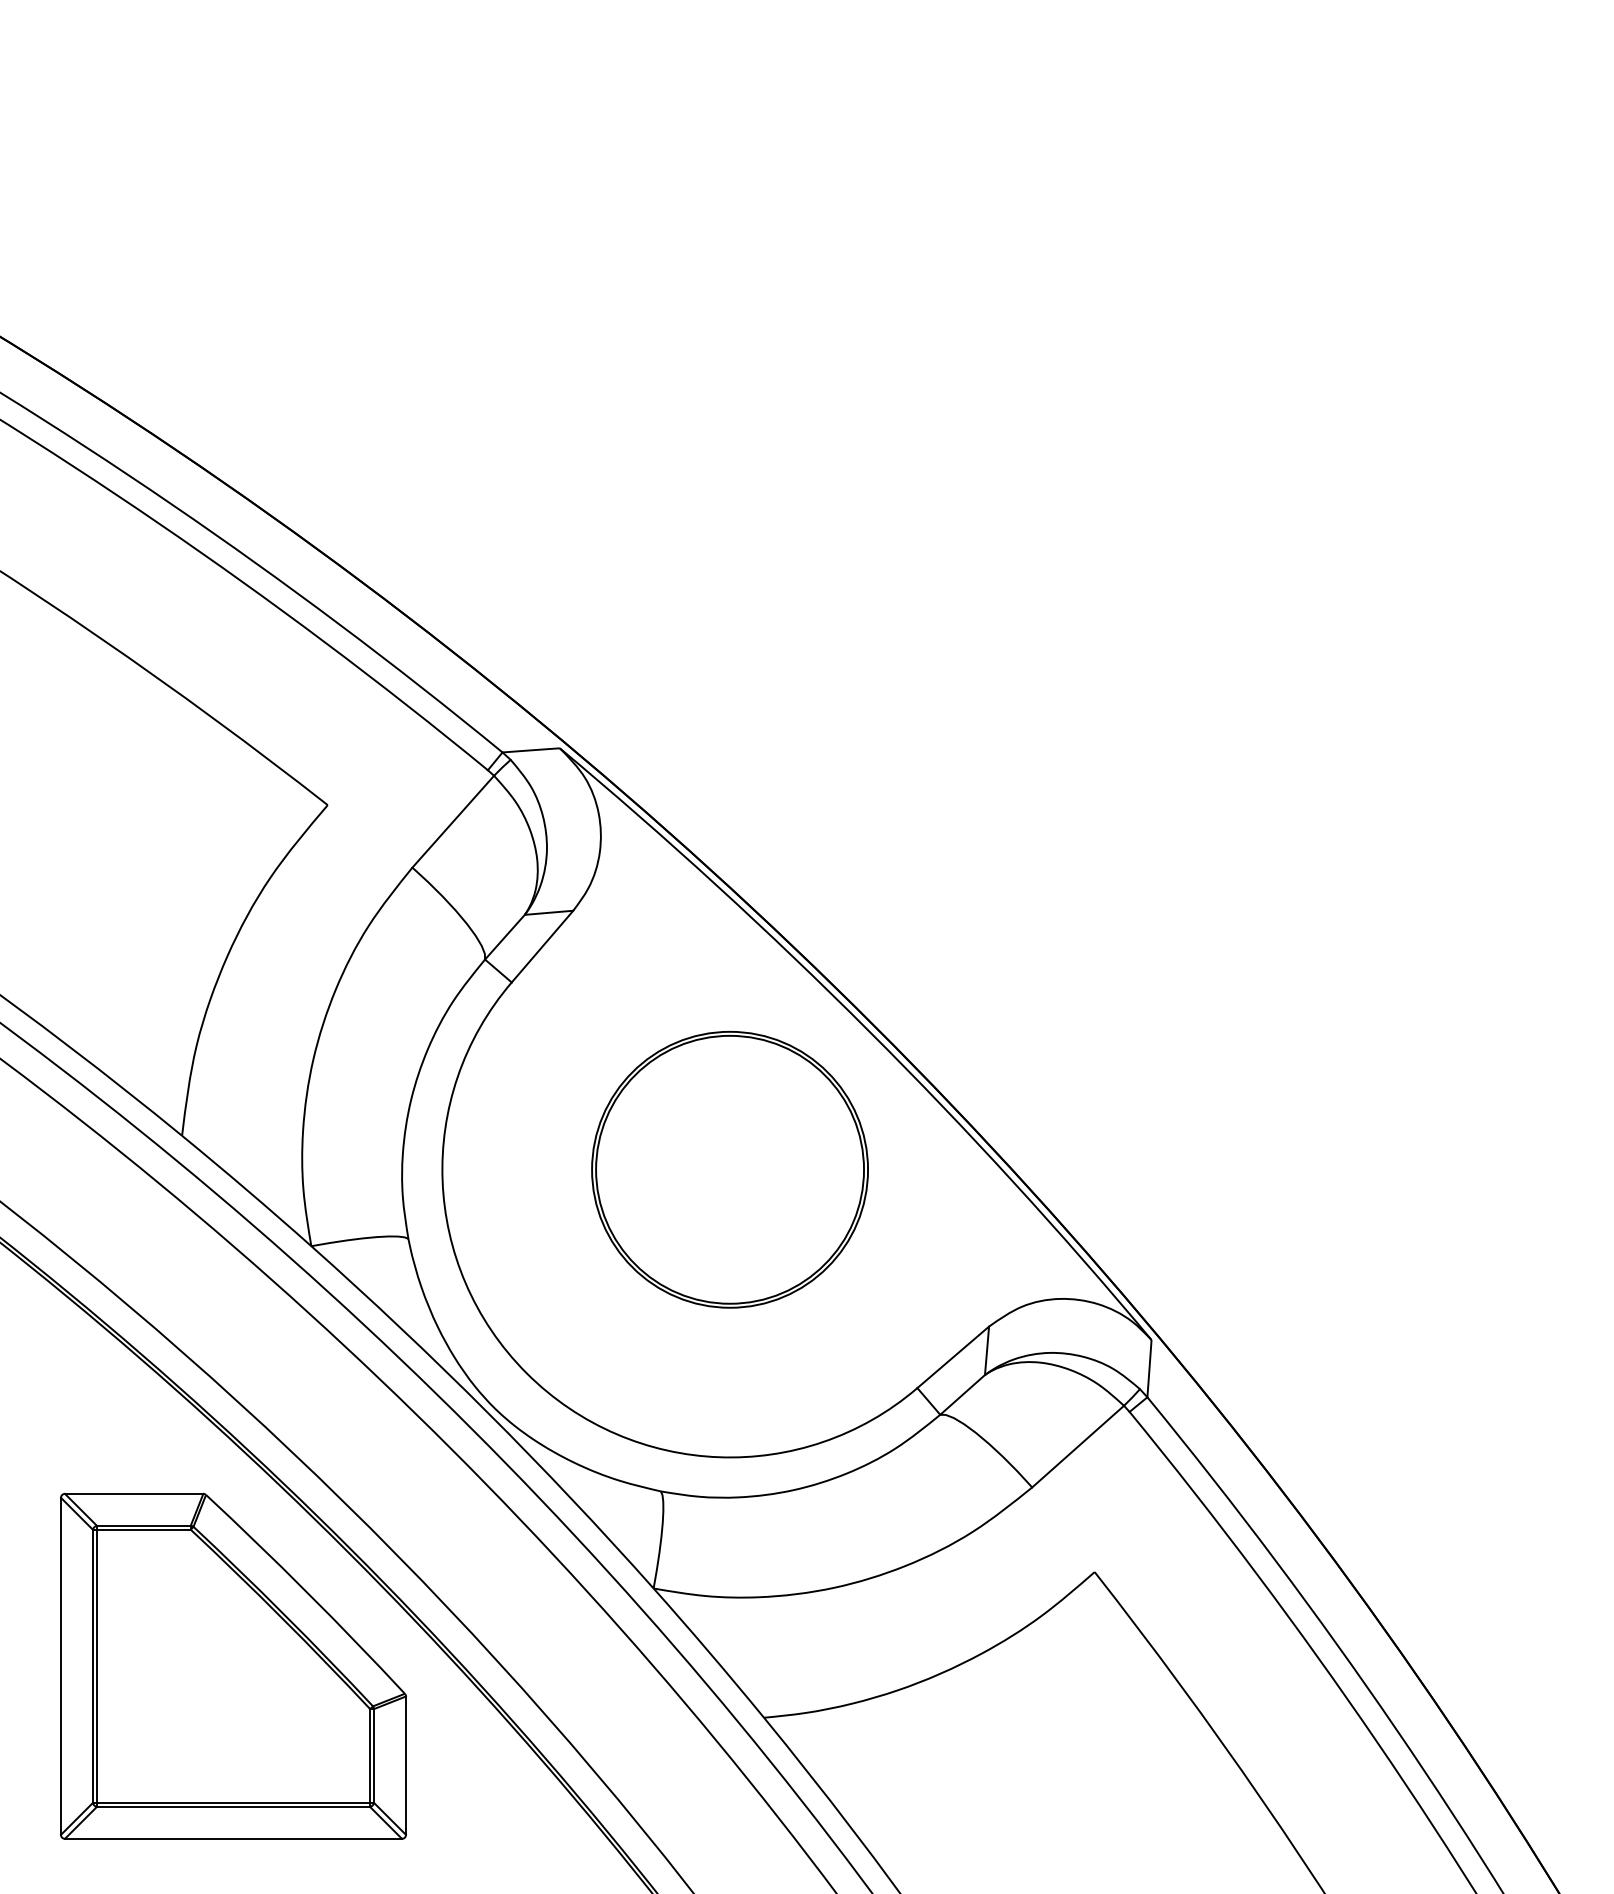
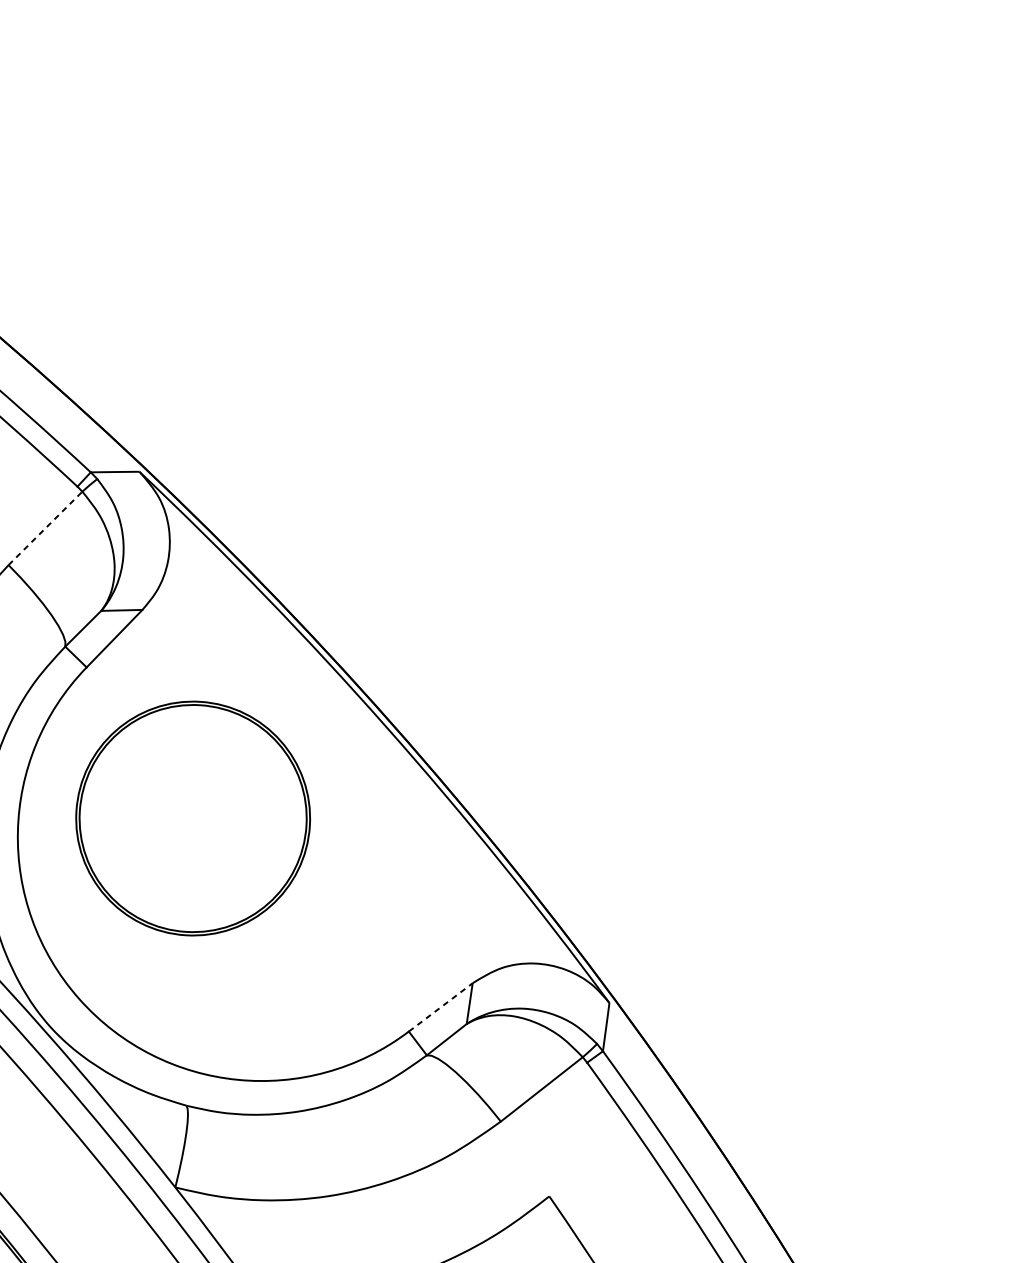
line: (453, 821) -> (45, 528), solid -> dashed
part: (729, 1169) -> (192, 818), moved
line: (953, 1357) -> (440, 1007), solid -> dashed

